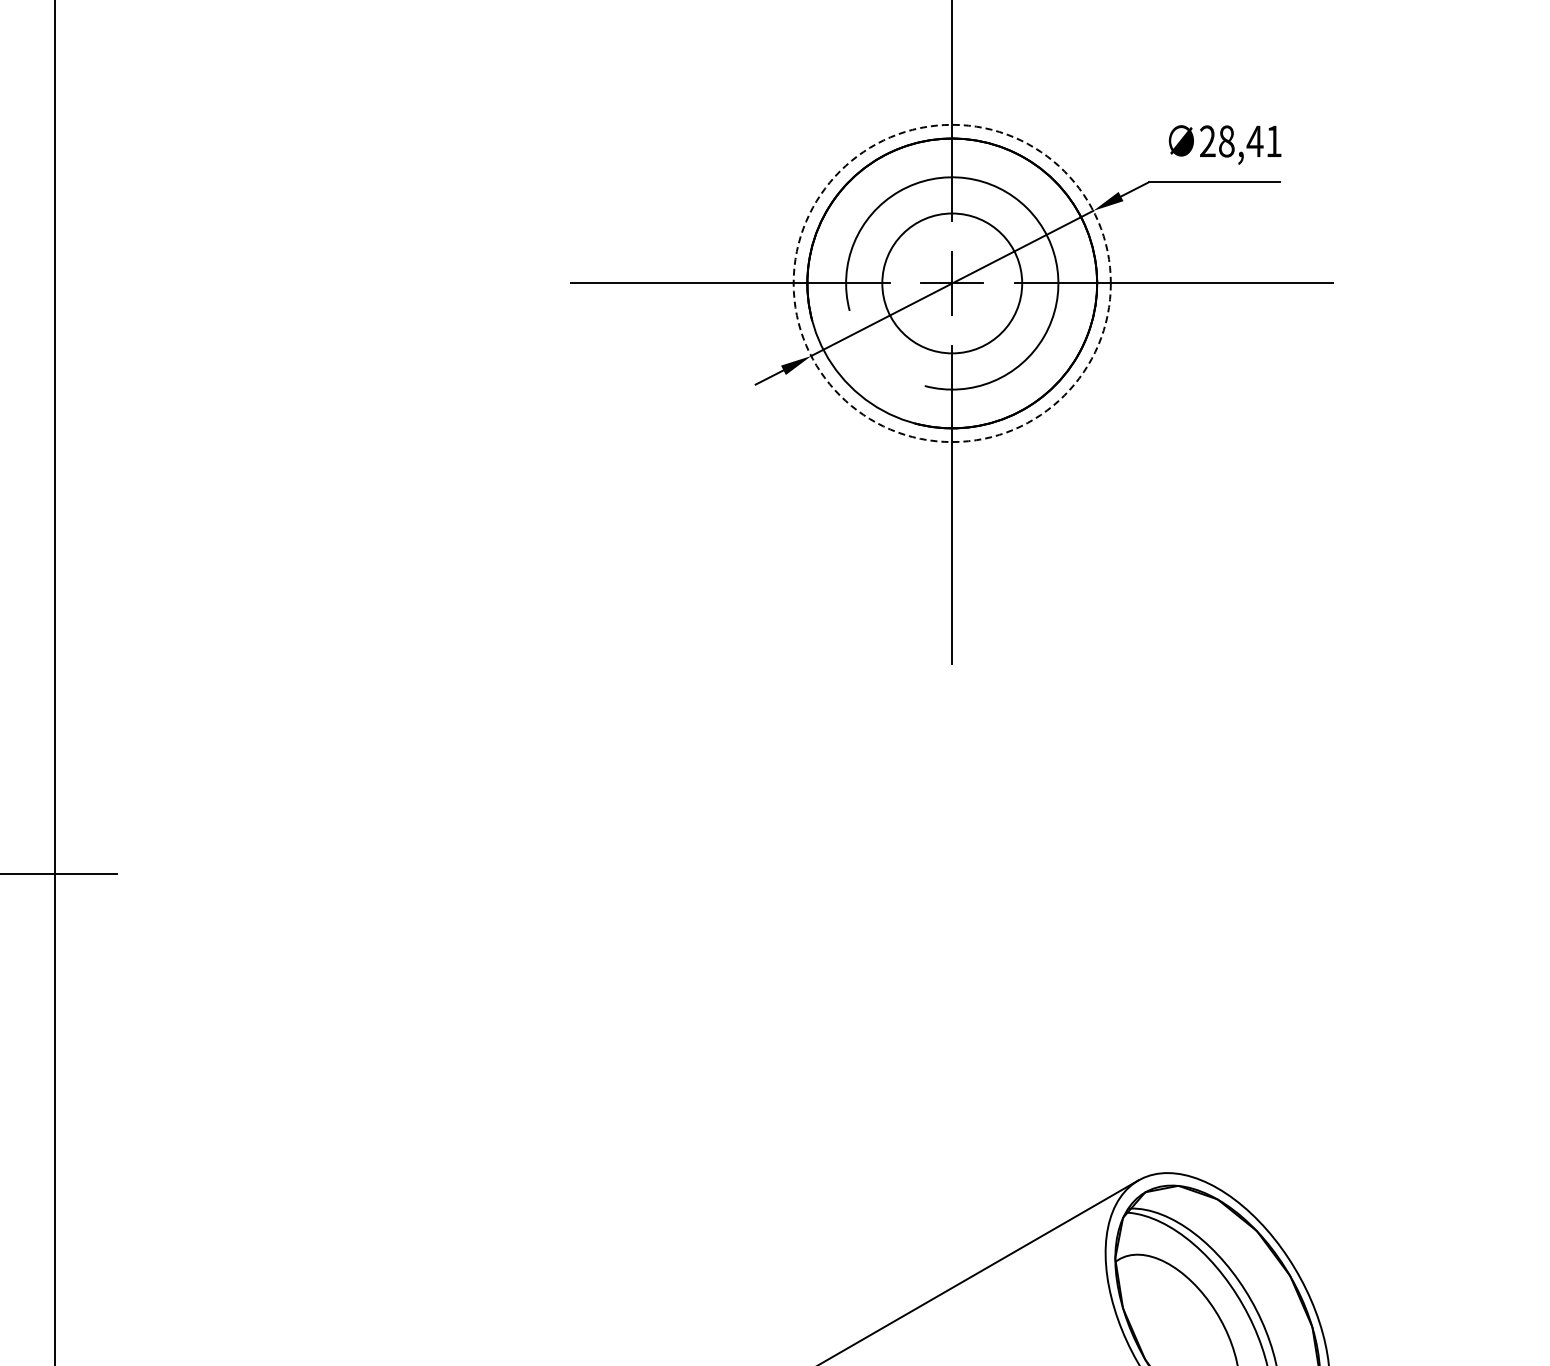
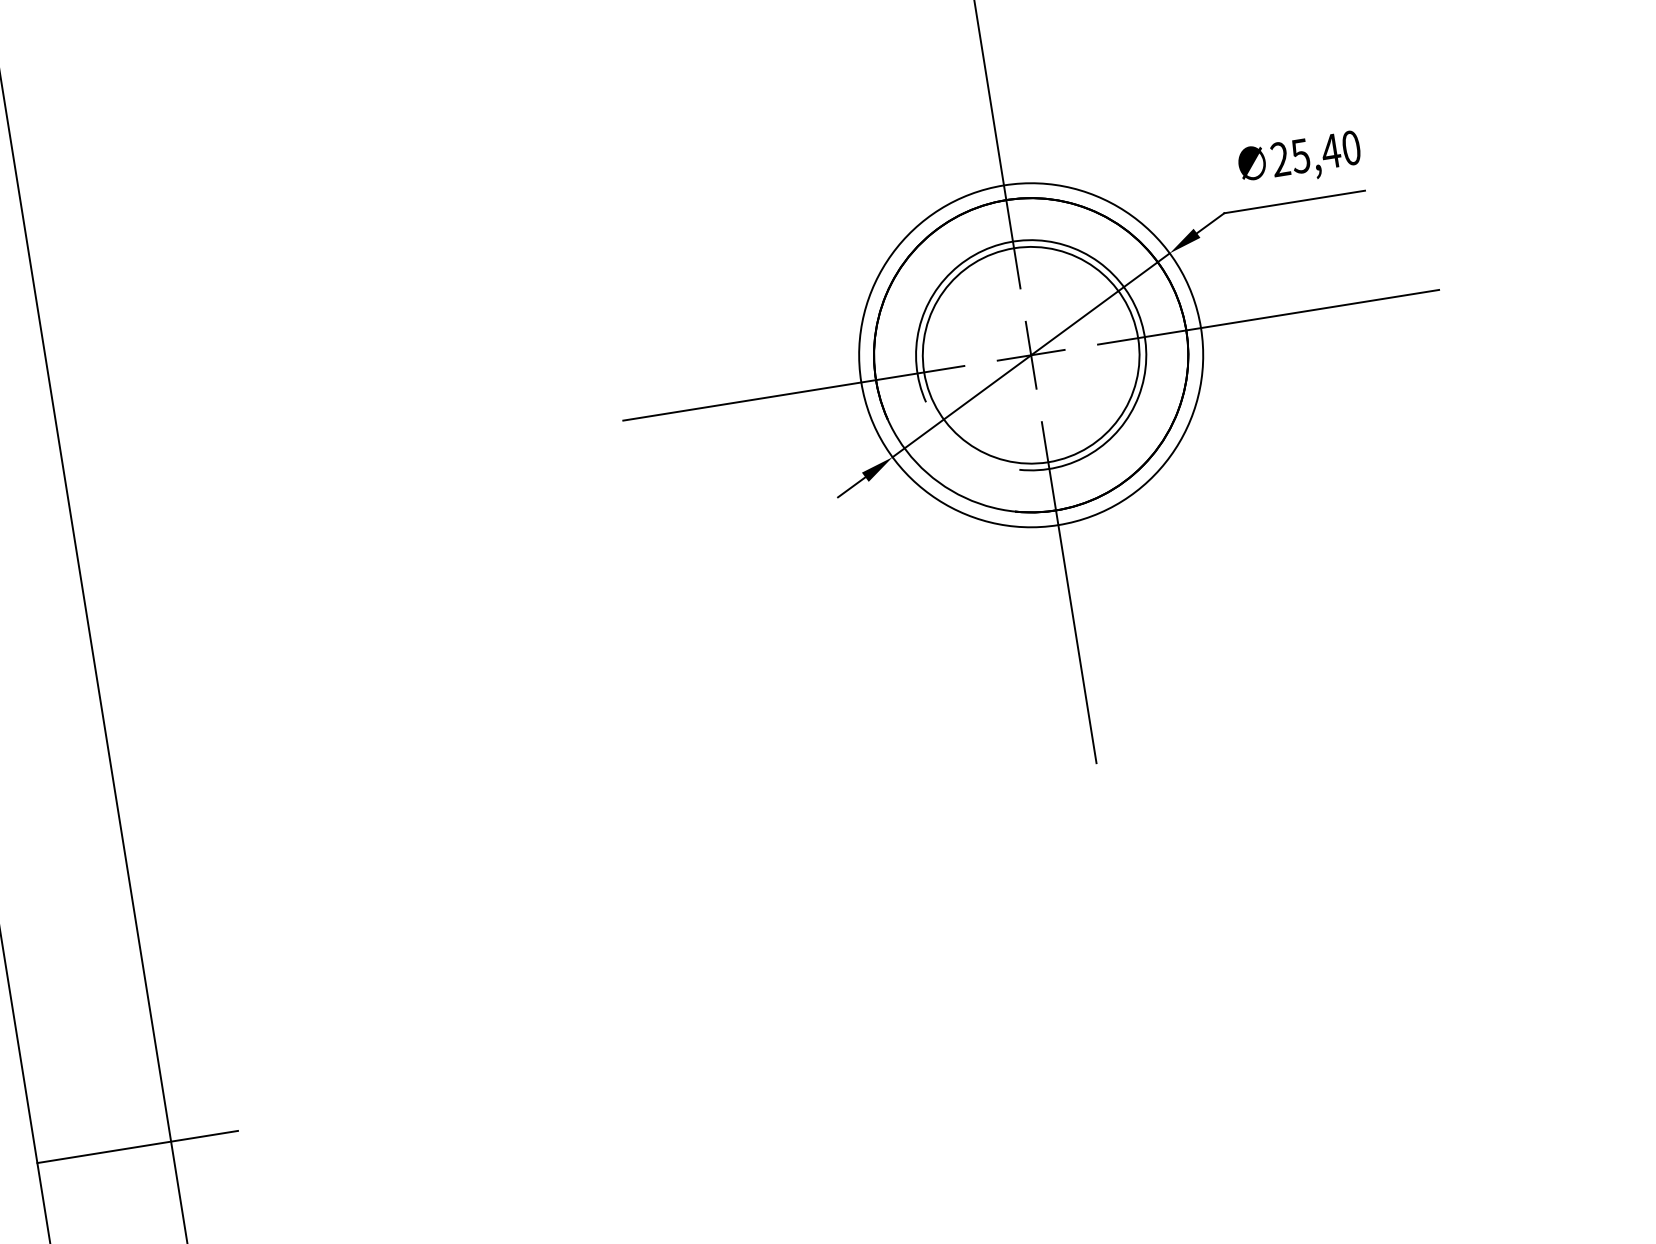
text: (1249, 141) -> (1325, 152), 28,41 -> 25,40
circle: (951, 283) -> (1030, 355), dashed -> solid
circle: (952, 283) -> (1031, 355), size x1.43

